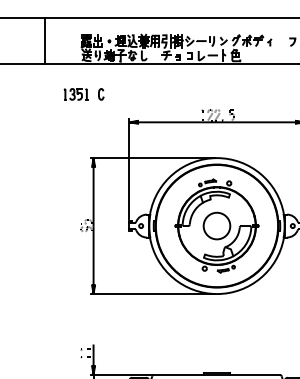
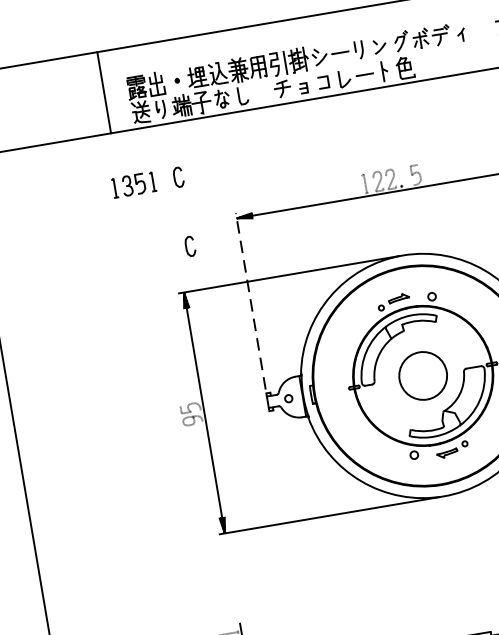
line: (45, 41) -> (104, 93), moved
curve: (99, 133) -> (187, 247), added
line: (129, 169) -> (251, 301), solid -> dashed

